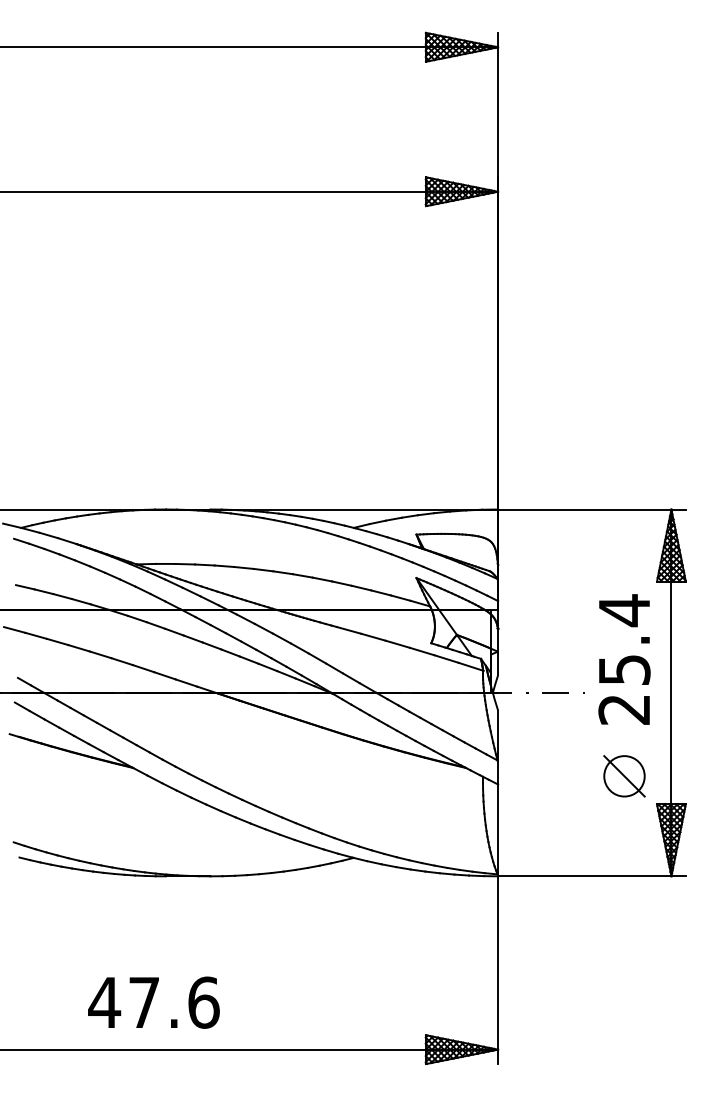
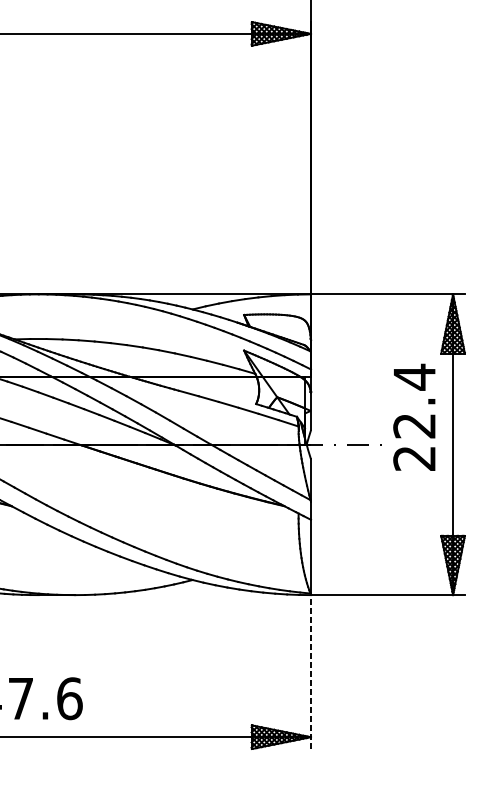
text: (624, 670) -> (414, 426), 25.4 -> 22.4
part: (624, 776) -> (414, 513), removed
line: (498, 970) -> (311, 672), solid -> dashed

